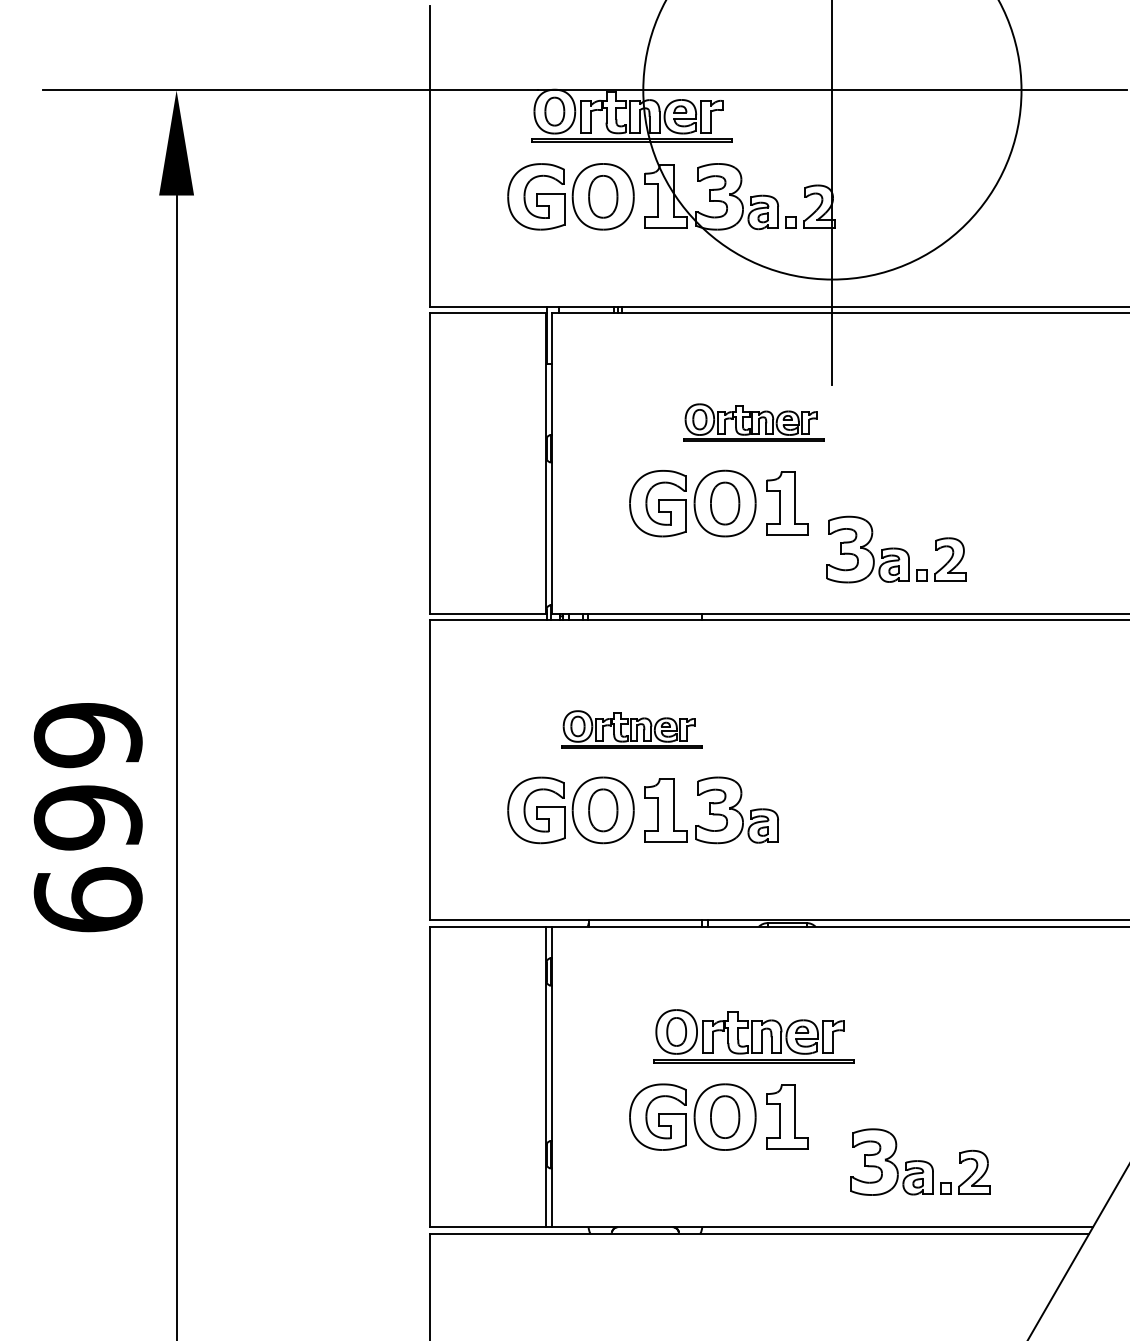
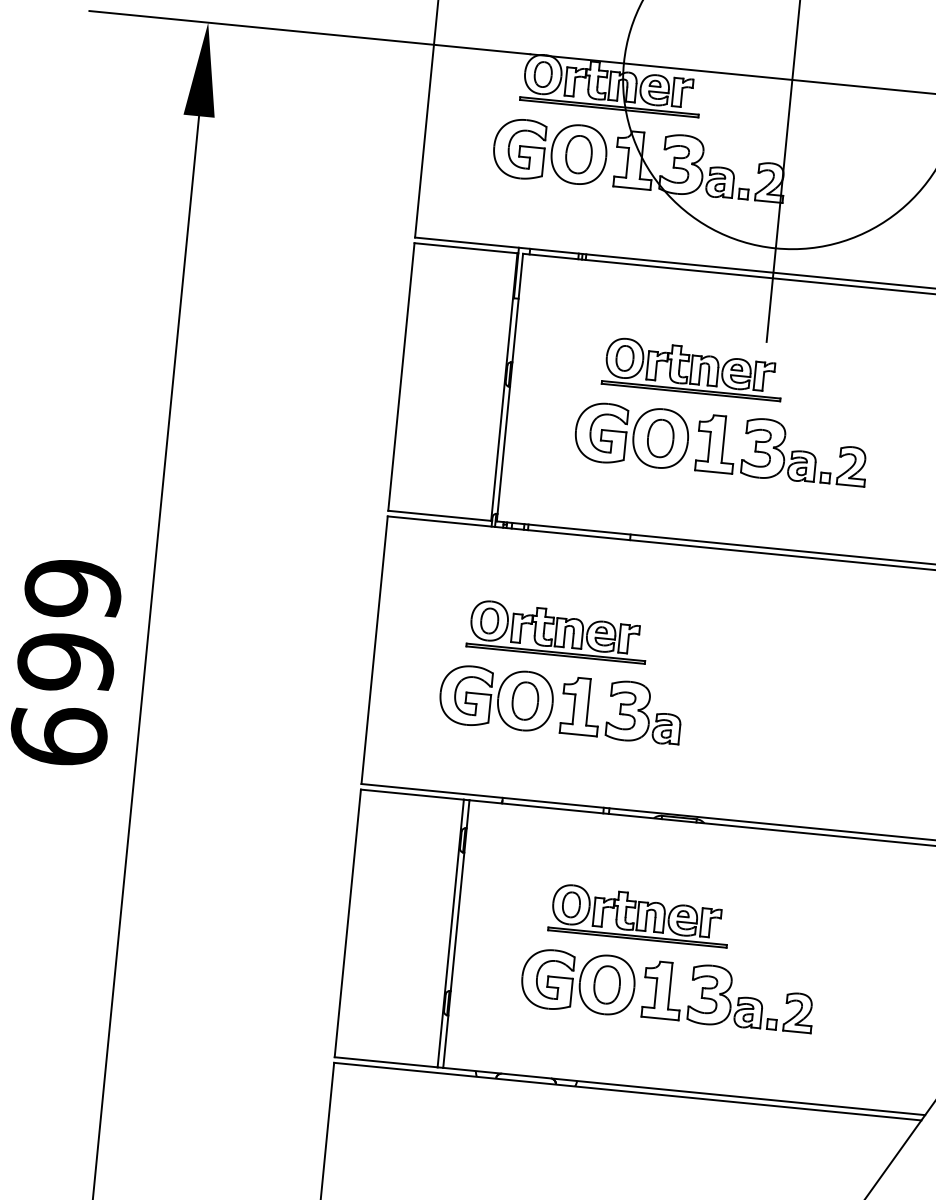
part: (753, 422) -> (693, 368), size x1.43
part: (896, 549) -> (805, 452), moved
part: (631, 729) -> (557, 631), size x1.43
part: (920, 1161) -> (751, 998), moved

